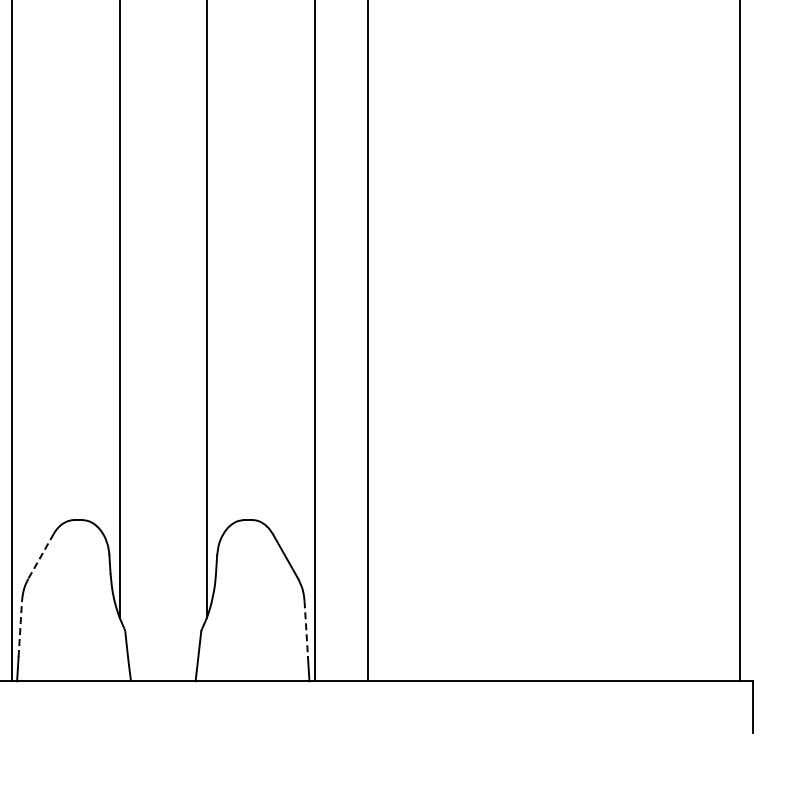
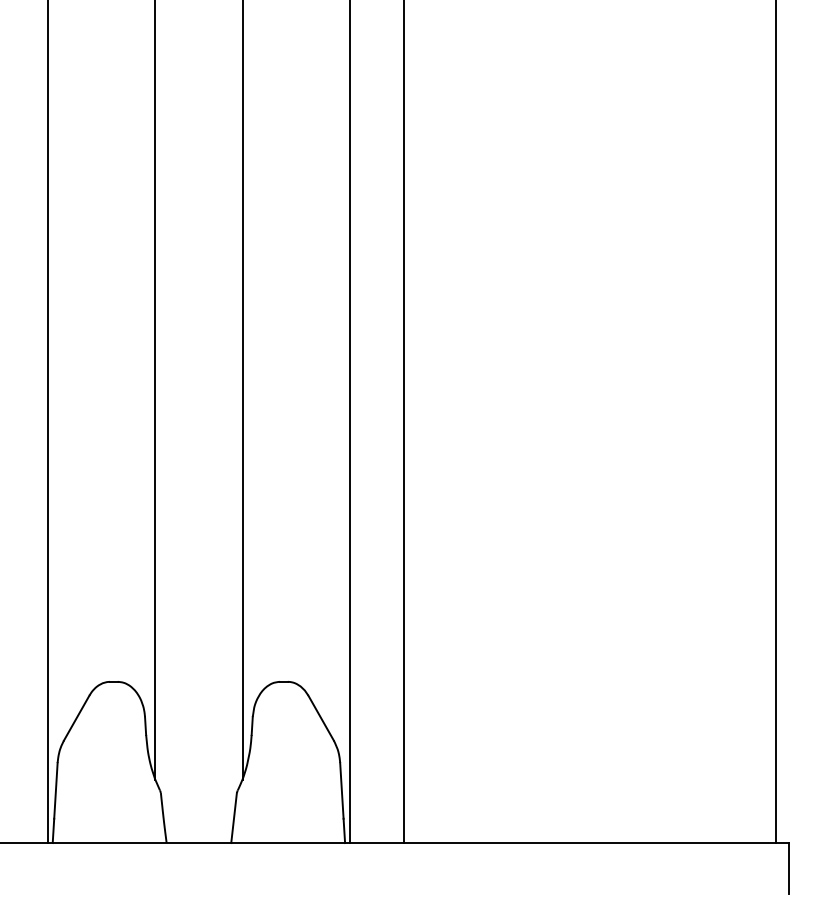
line: (40, 556) -> (76, 718), dashed -> solid
line: (19, 628) -> (55, 790), dashed -> solid
line: (305, 628) -> (341, 790), dashed -> solid

